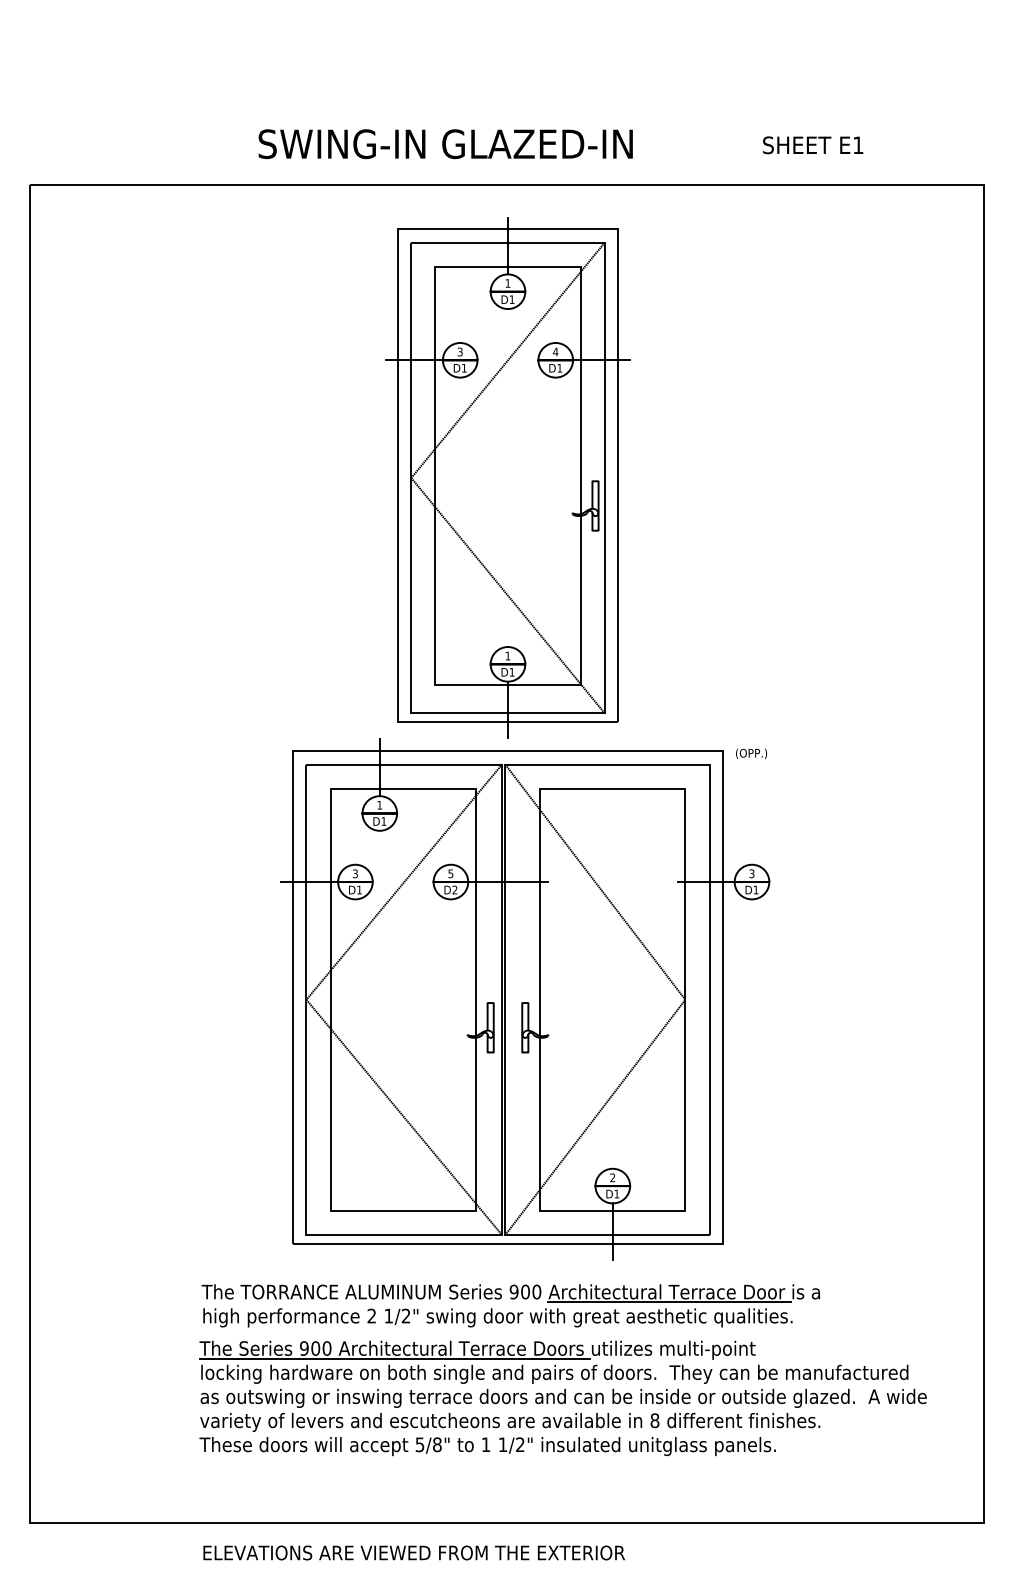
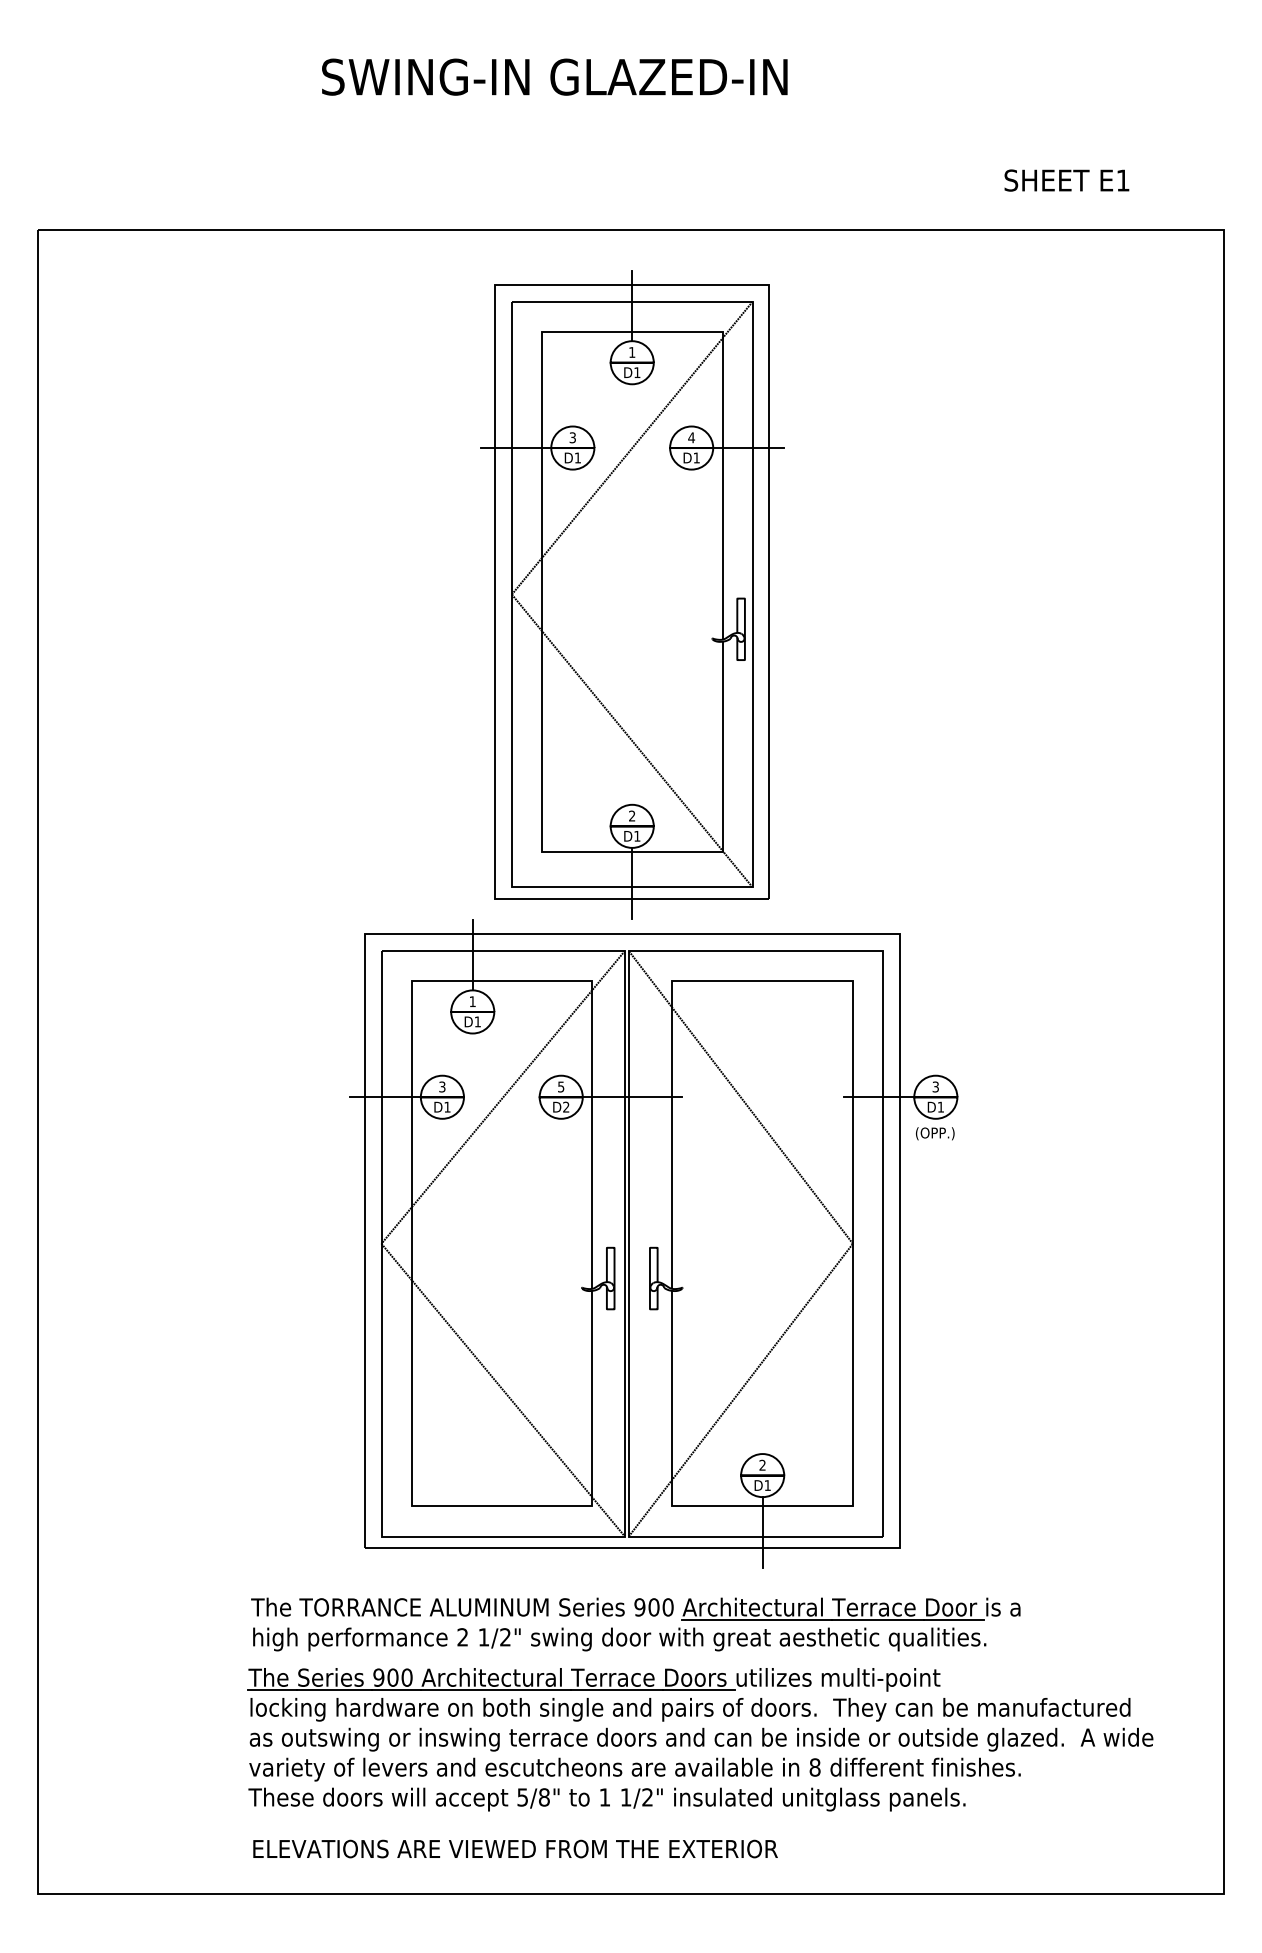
text: (445, 143) -> (554, 76), moved
text: (812, 145) -> (1066, 180), moved
text: (507, 655) -> (631, 815), 1 -> 2
text: (751, 753) -> (935, 1133), moved
text: (414, 1552) -> (515, 1848), moved

